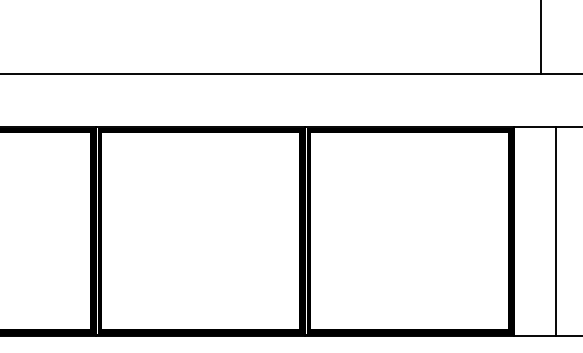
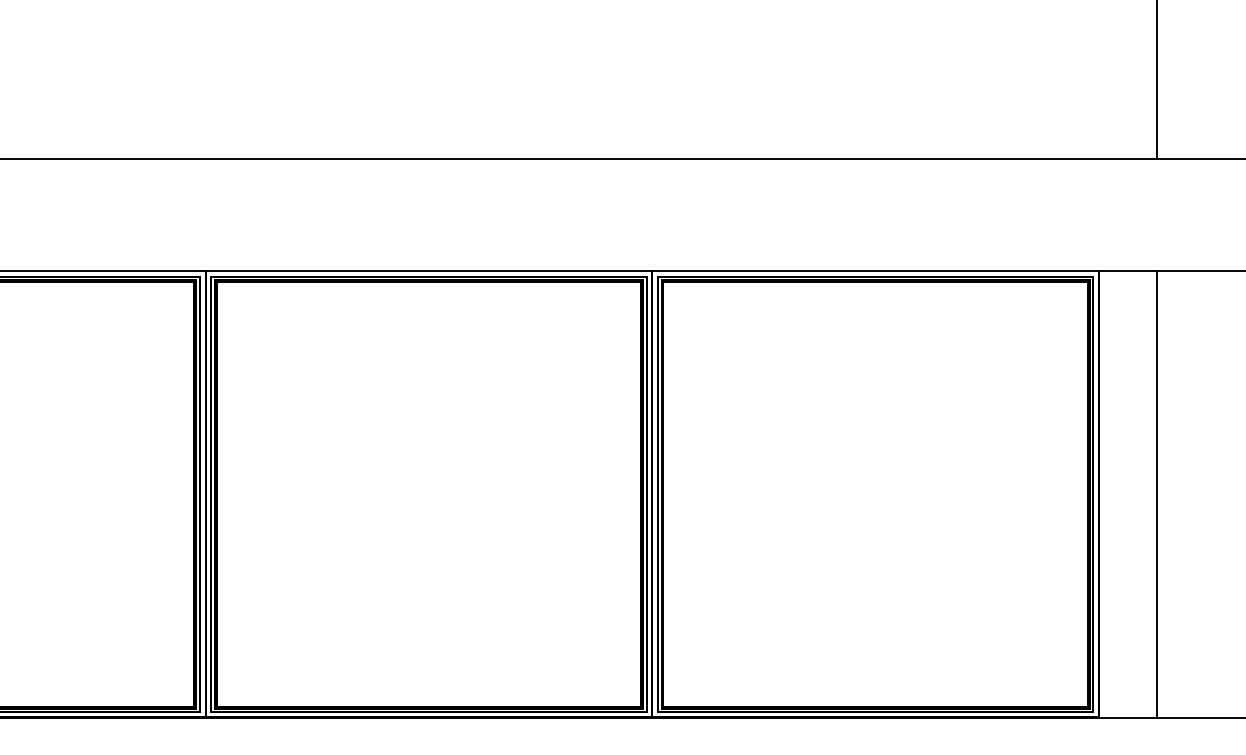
line: (556, 230) -> (1157, 492), moved

